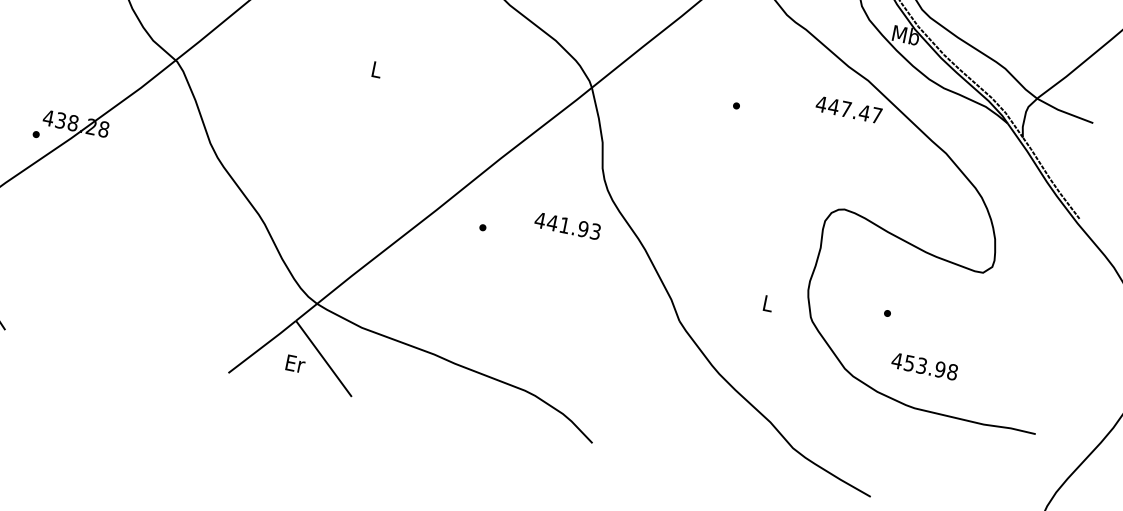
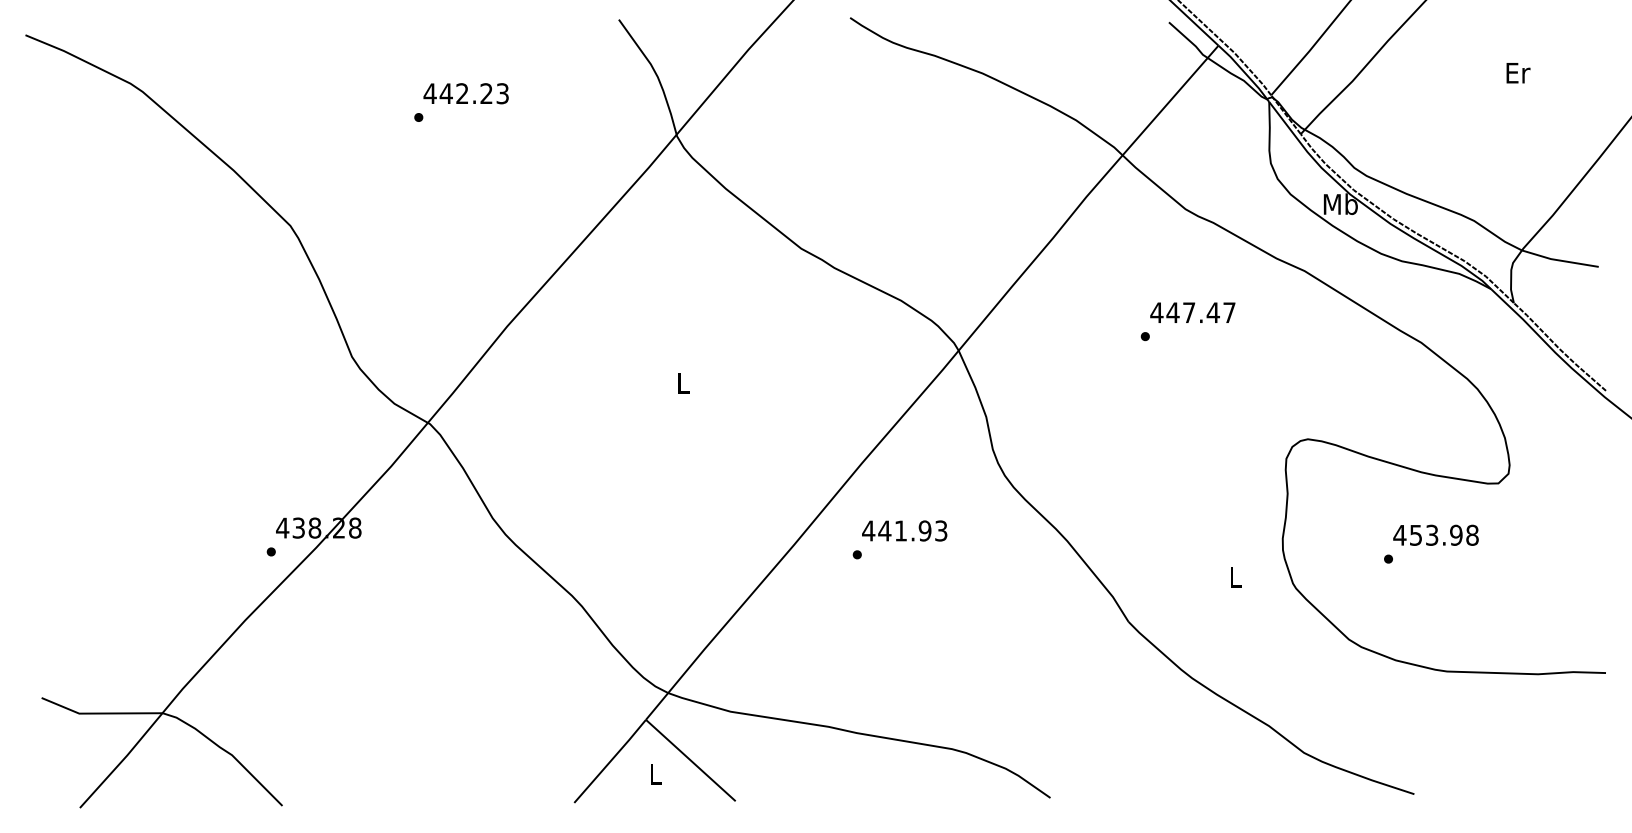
text: (848, 109) -> (1192, 312), moved
text: (567, 225) -> (904, 530), moved
text: (295, 364) -> (656, 774), Er -> L
text: (924, 365) -> (1435, 534), moved

